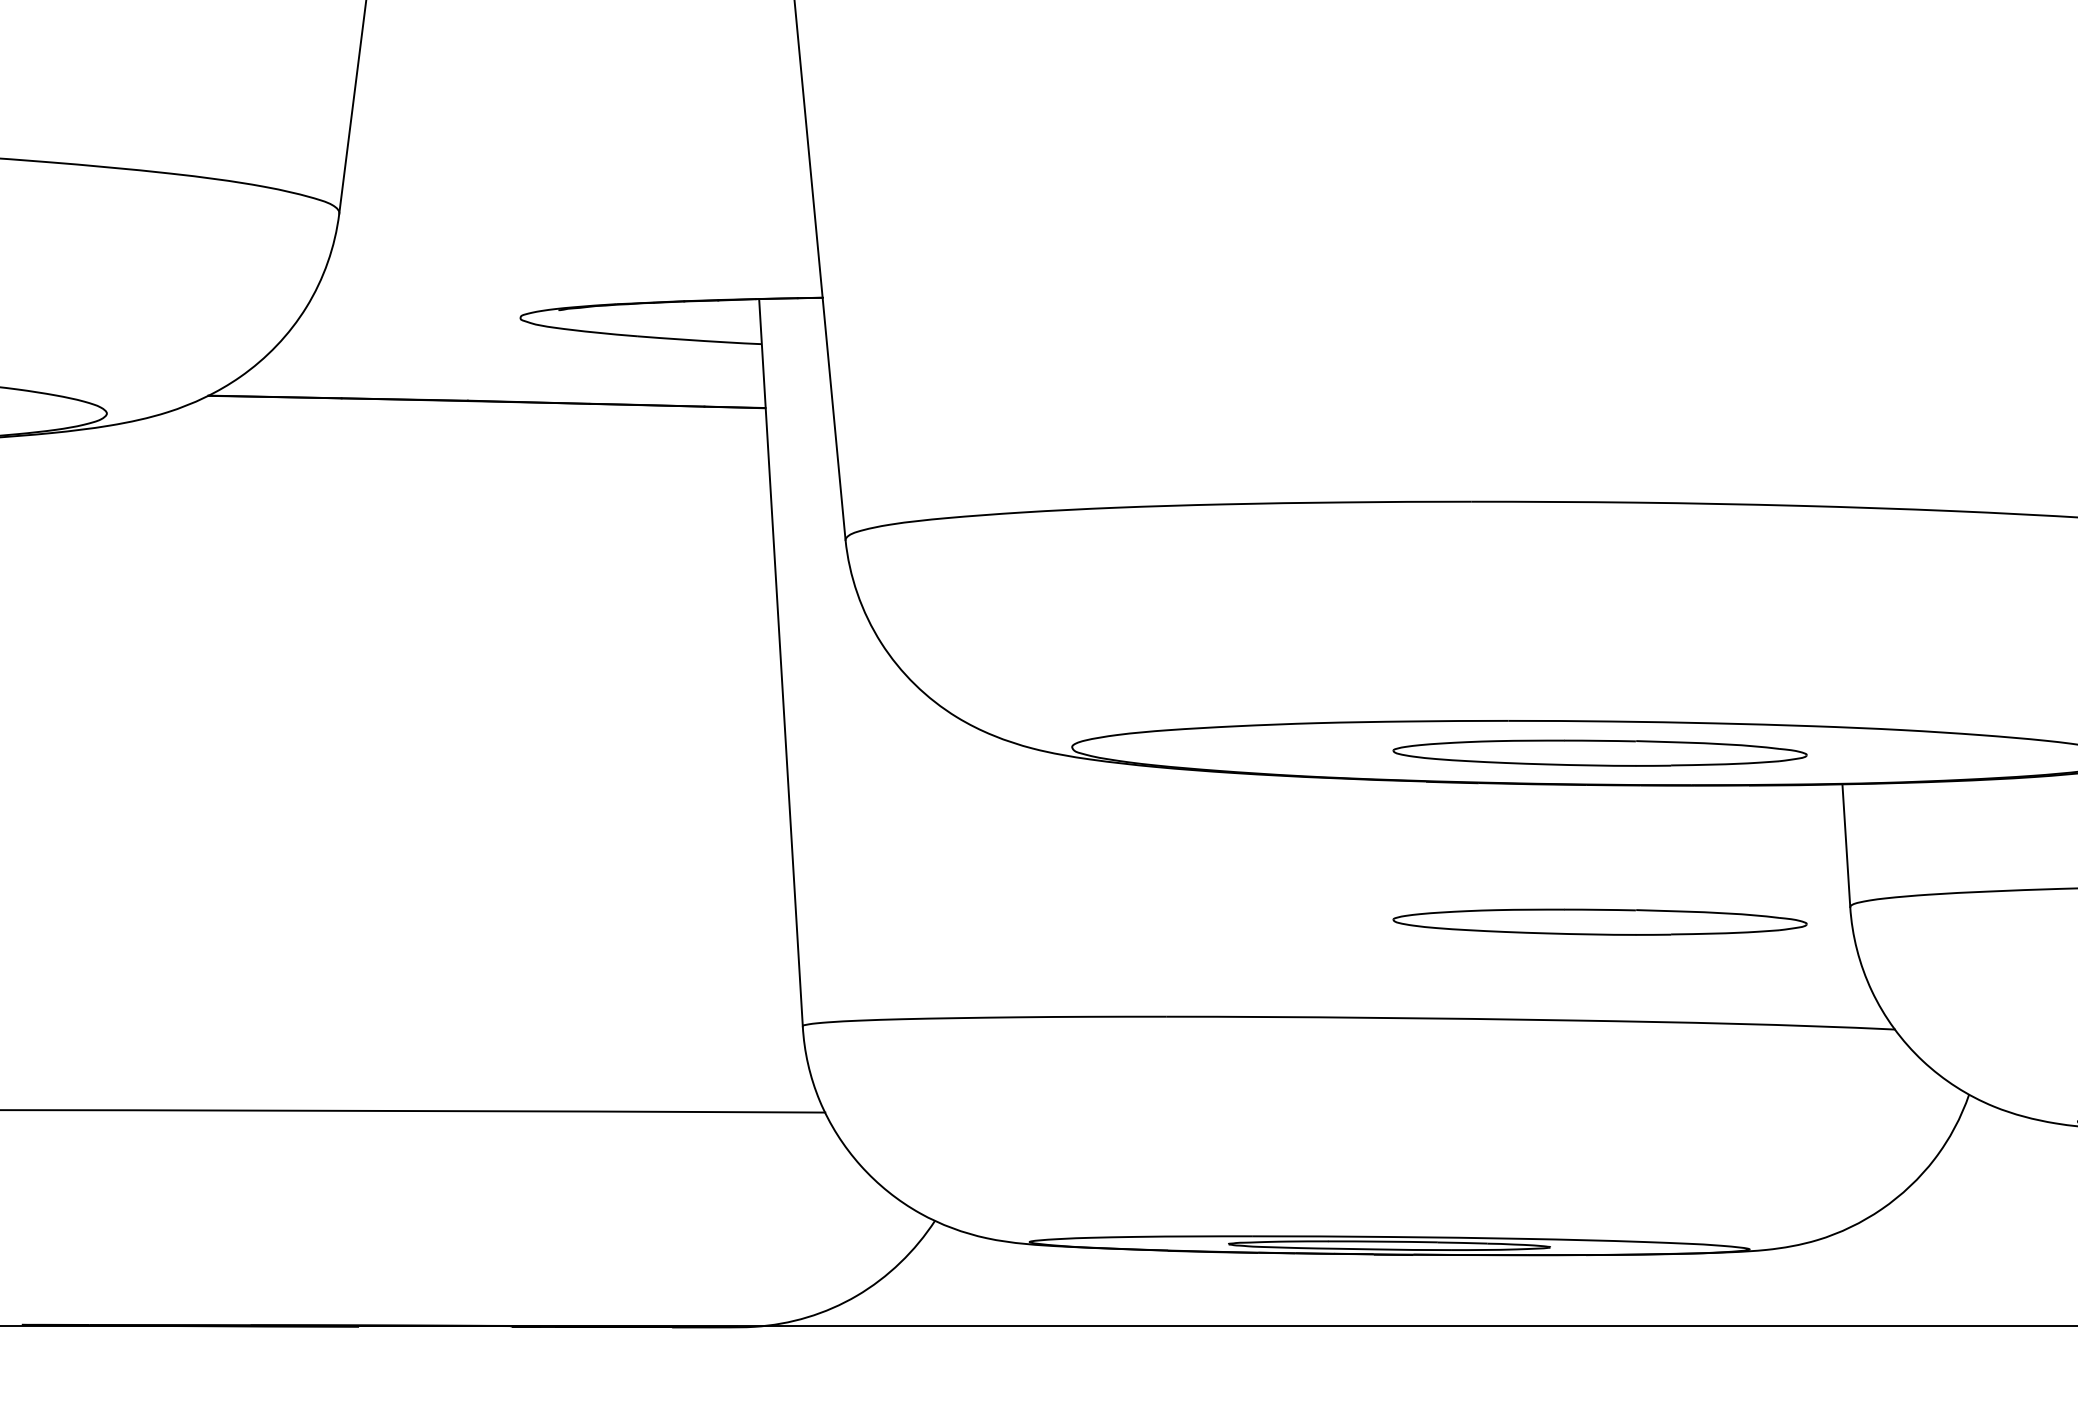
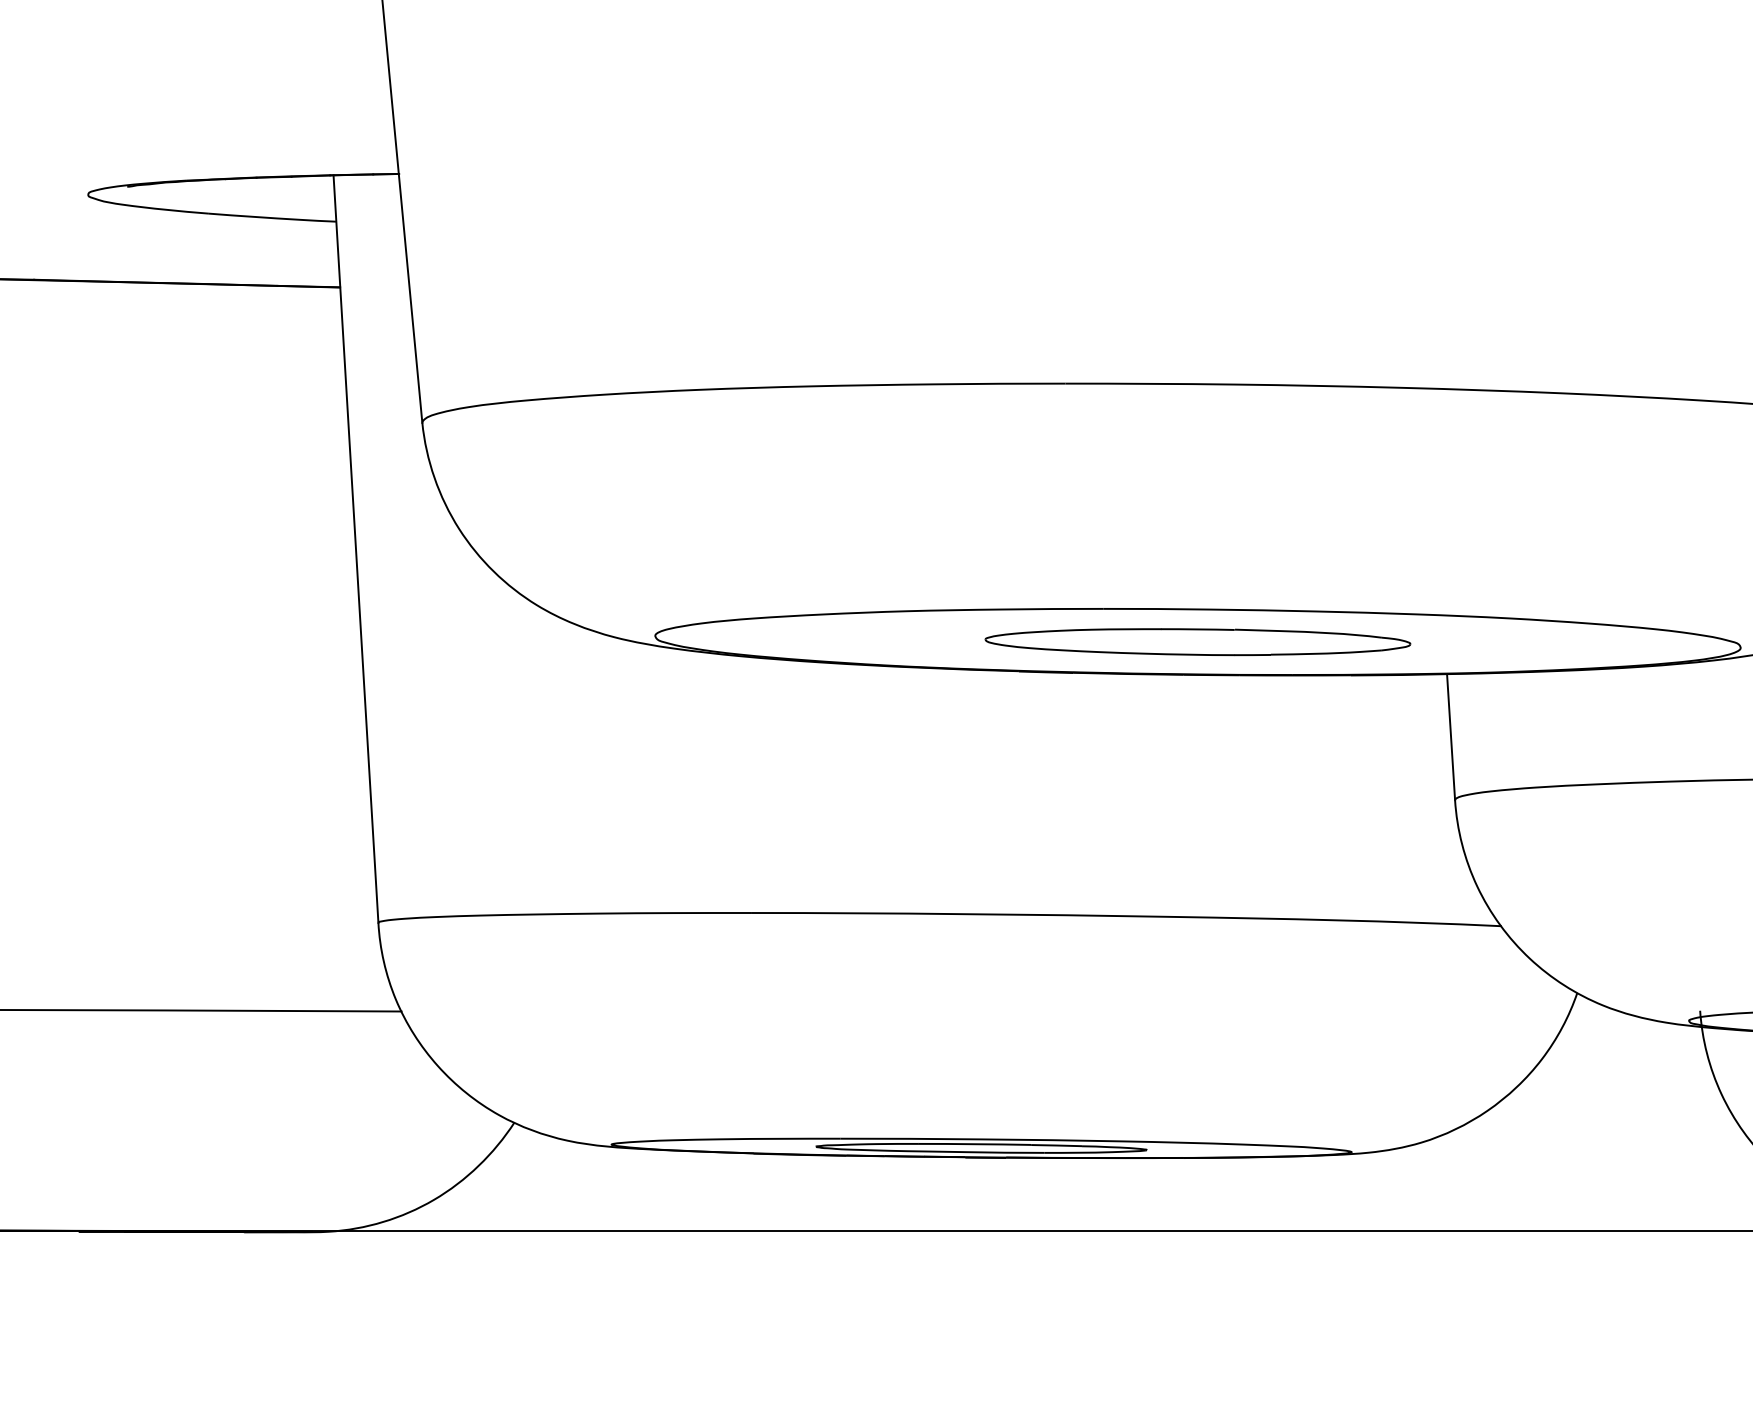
part: (1599, 921) -> (1197, 815), removed

